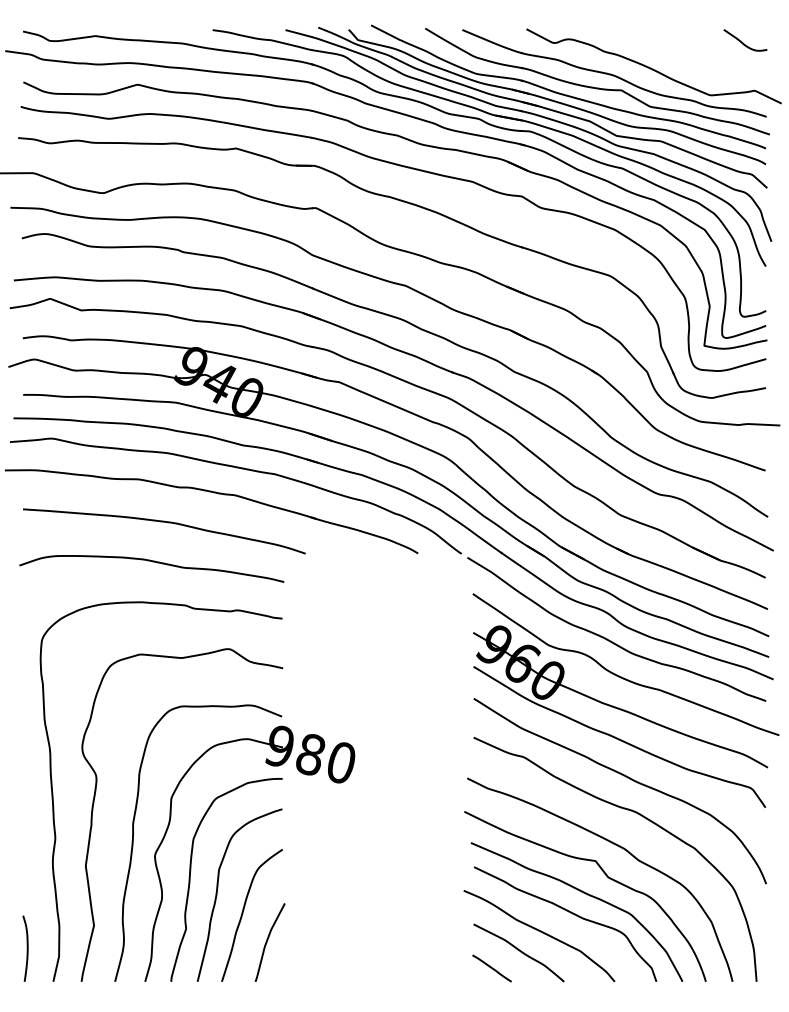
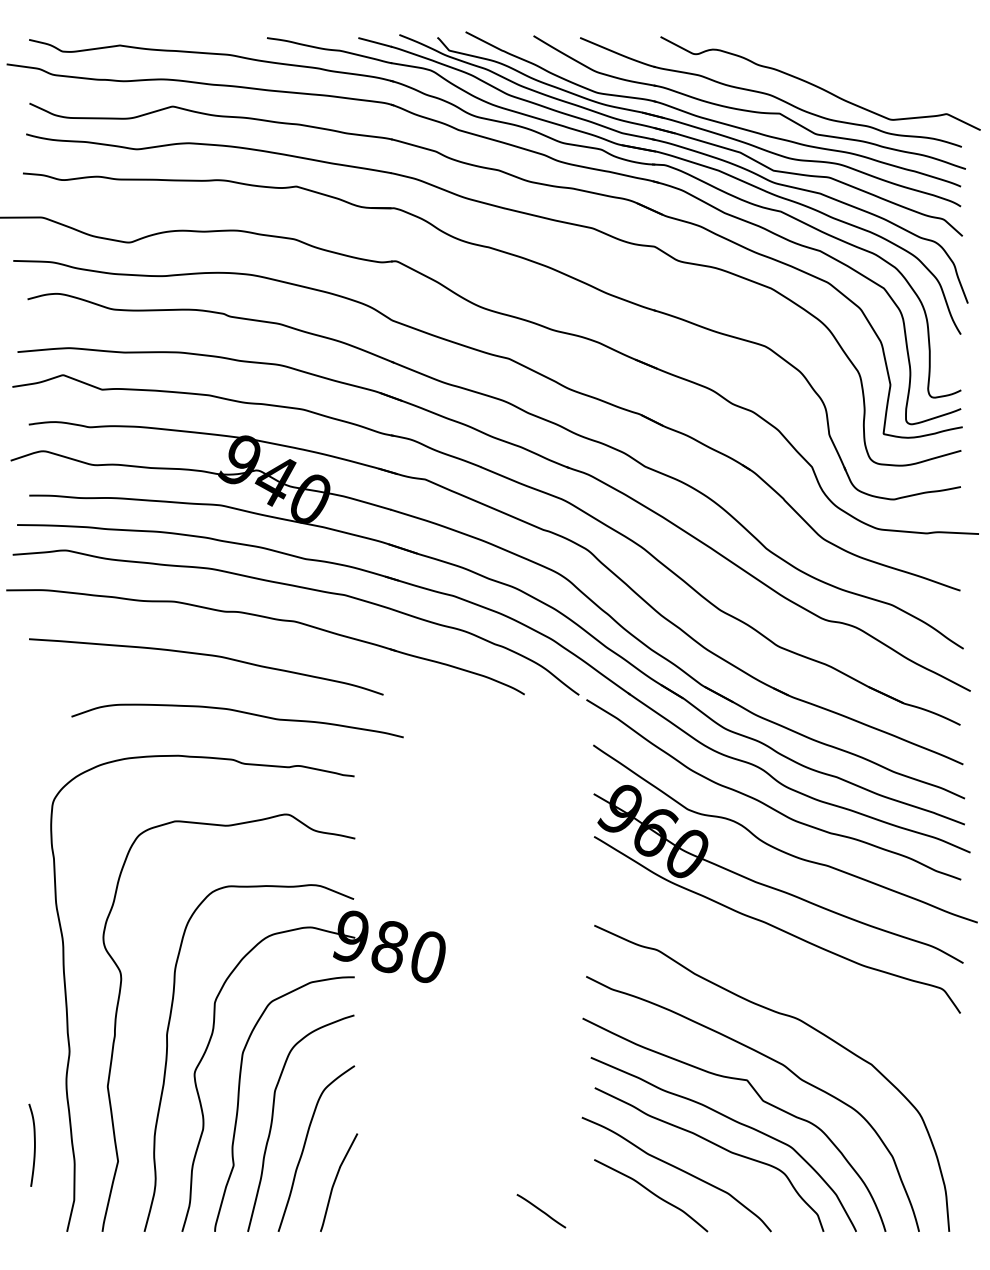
curve: (744, 43) -> (933, 54), removed
curve: (152, 562) -> (238, 712), moved
curve: (627, 778) -> (787, 976), removed
curve: (27, 948) -> (34, 1144), moved
line: (492, 968) -> (541, 1211), moved

